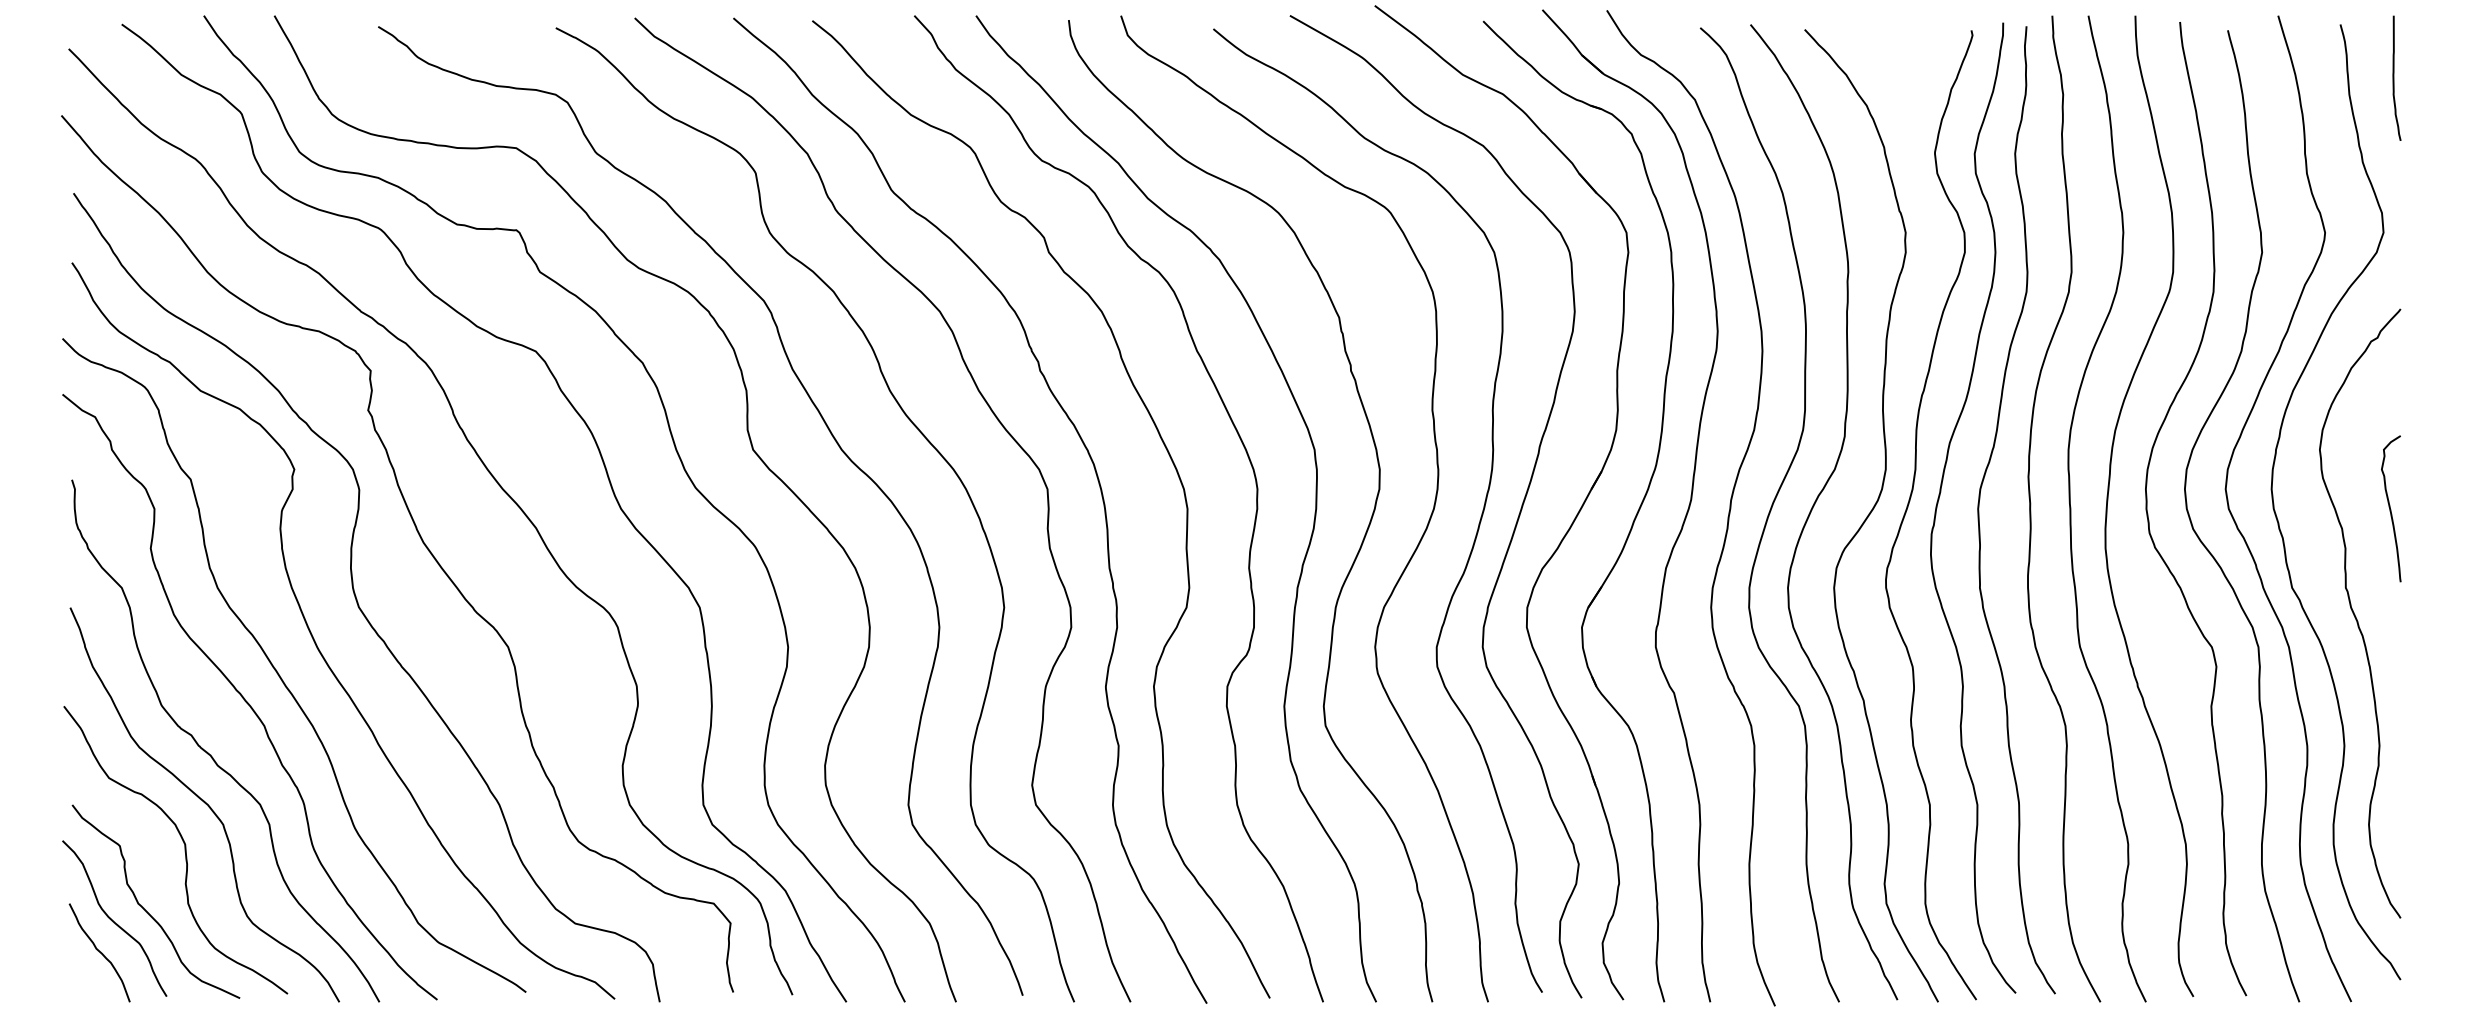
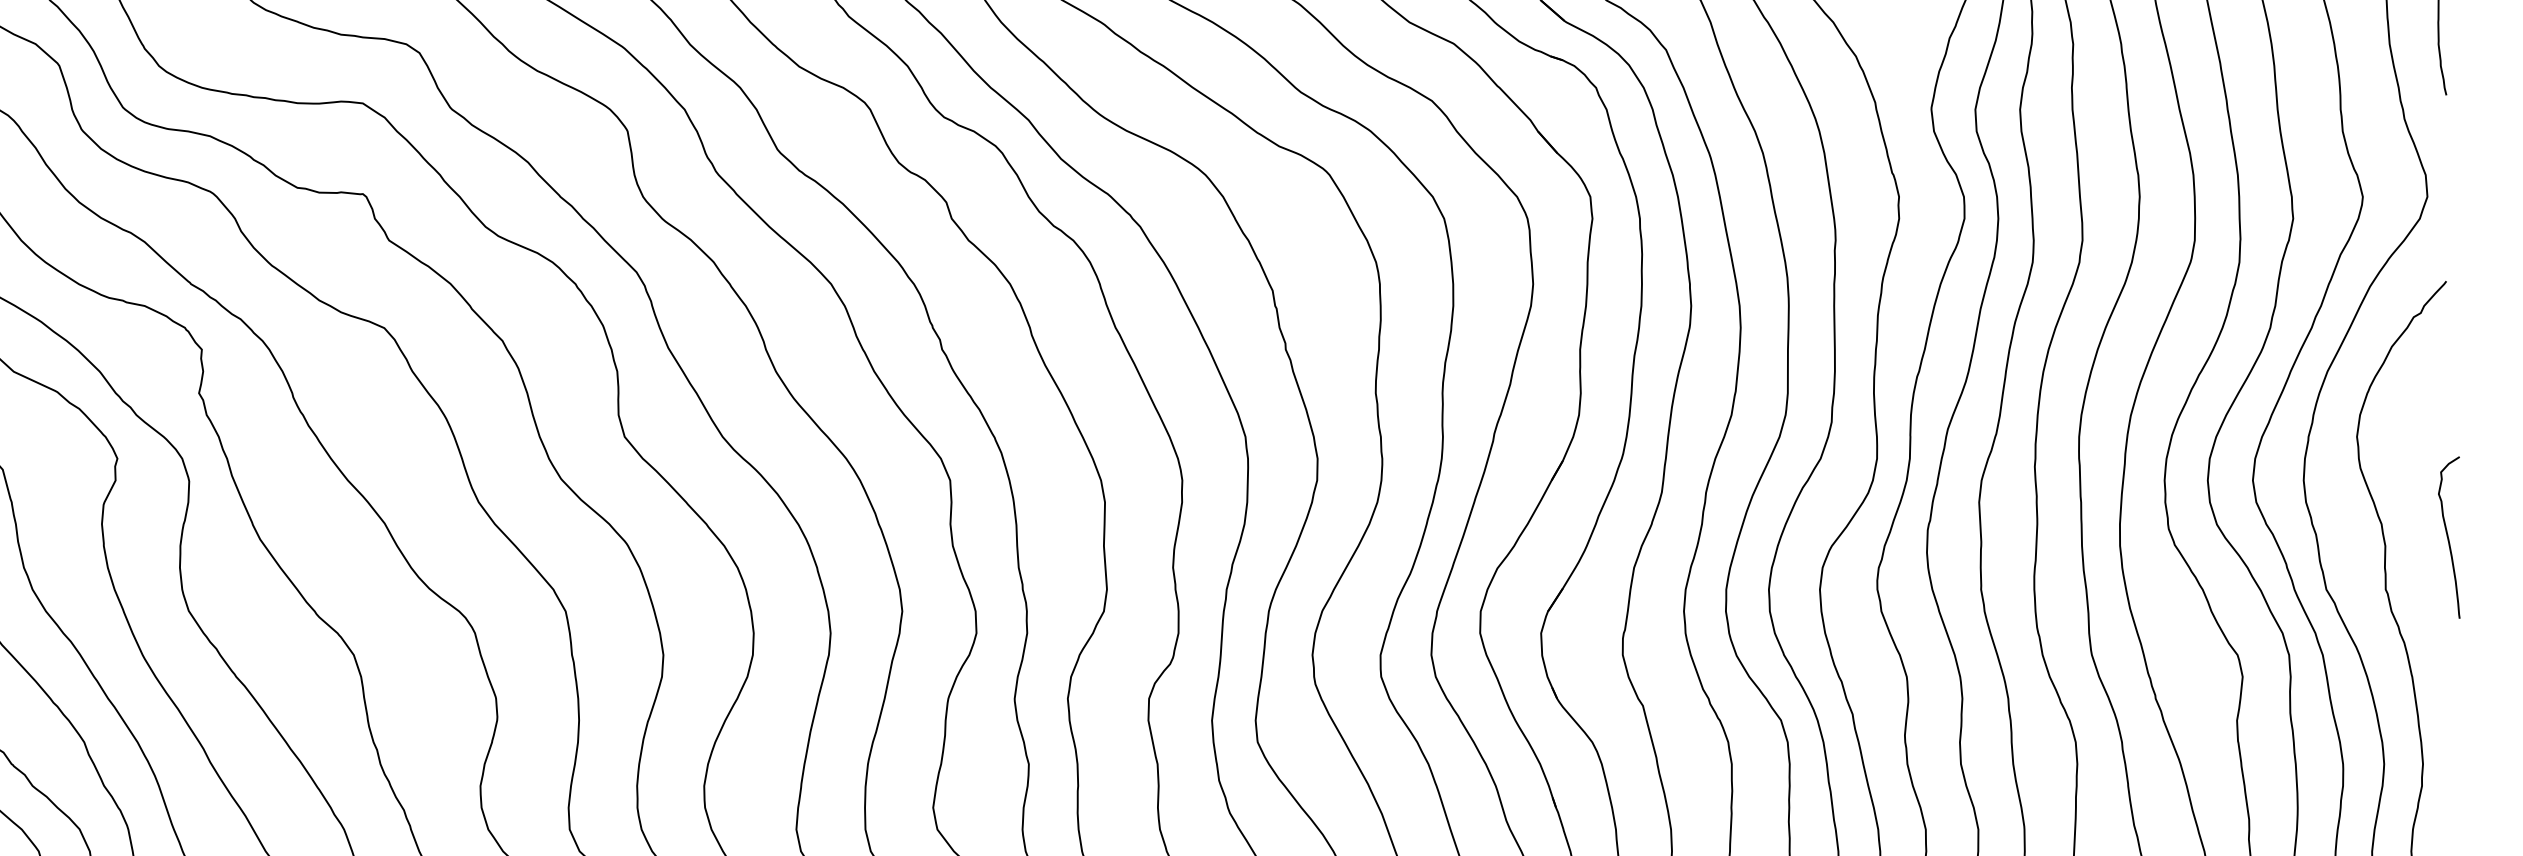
curve: (2390, 508) -> (2448, 537), moved

